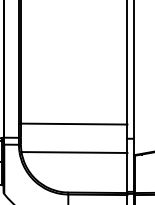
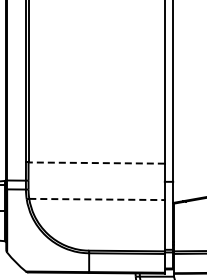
line: (74, 124) -> (96, 163), solid -> dashed
line: (74, 152) -> (97, 199), solid -> dashed

